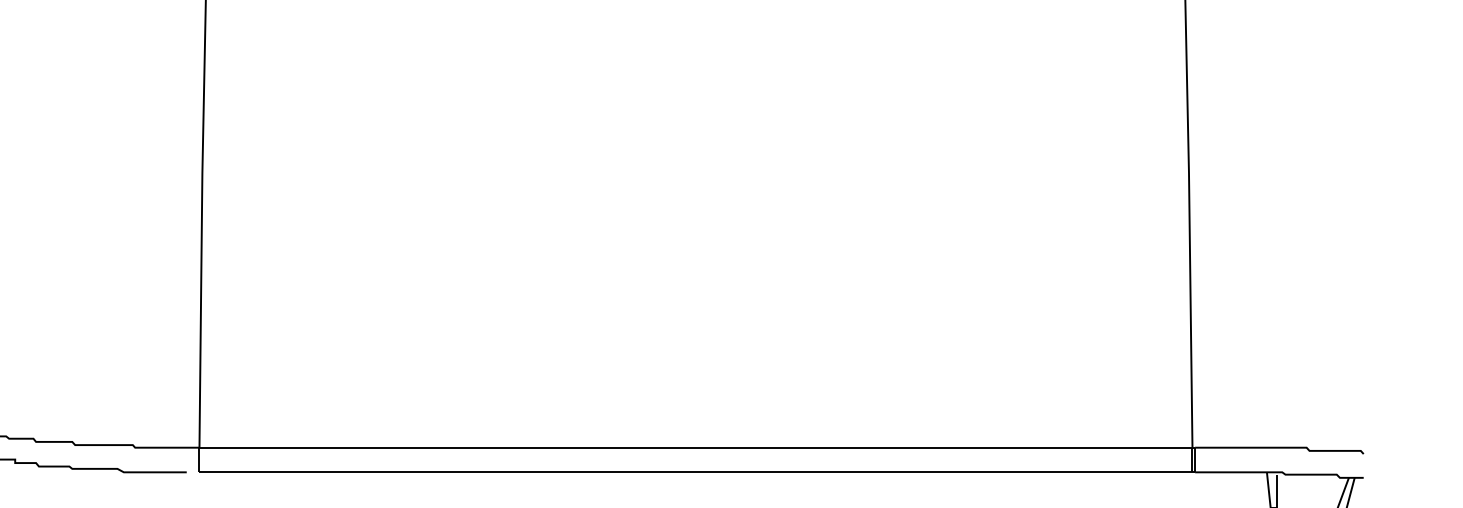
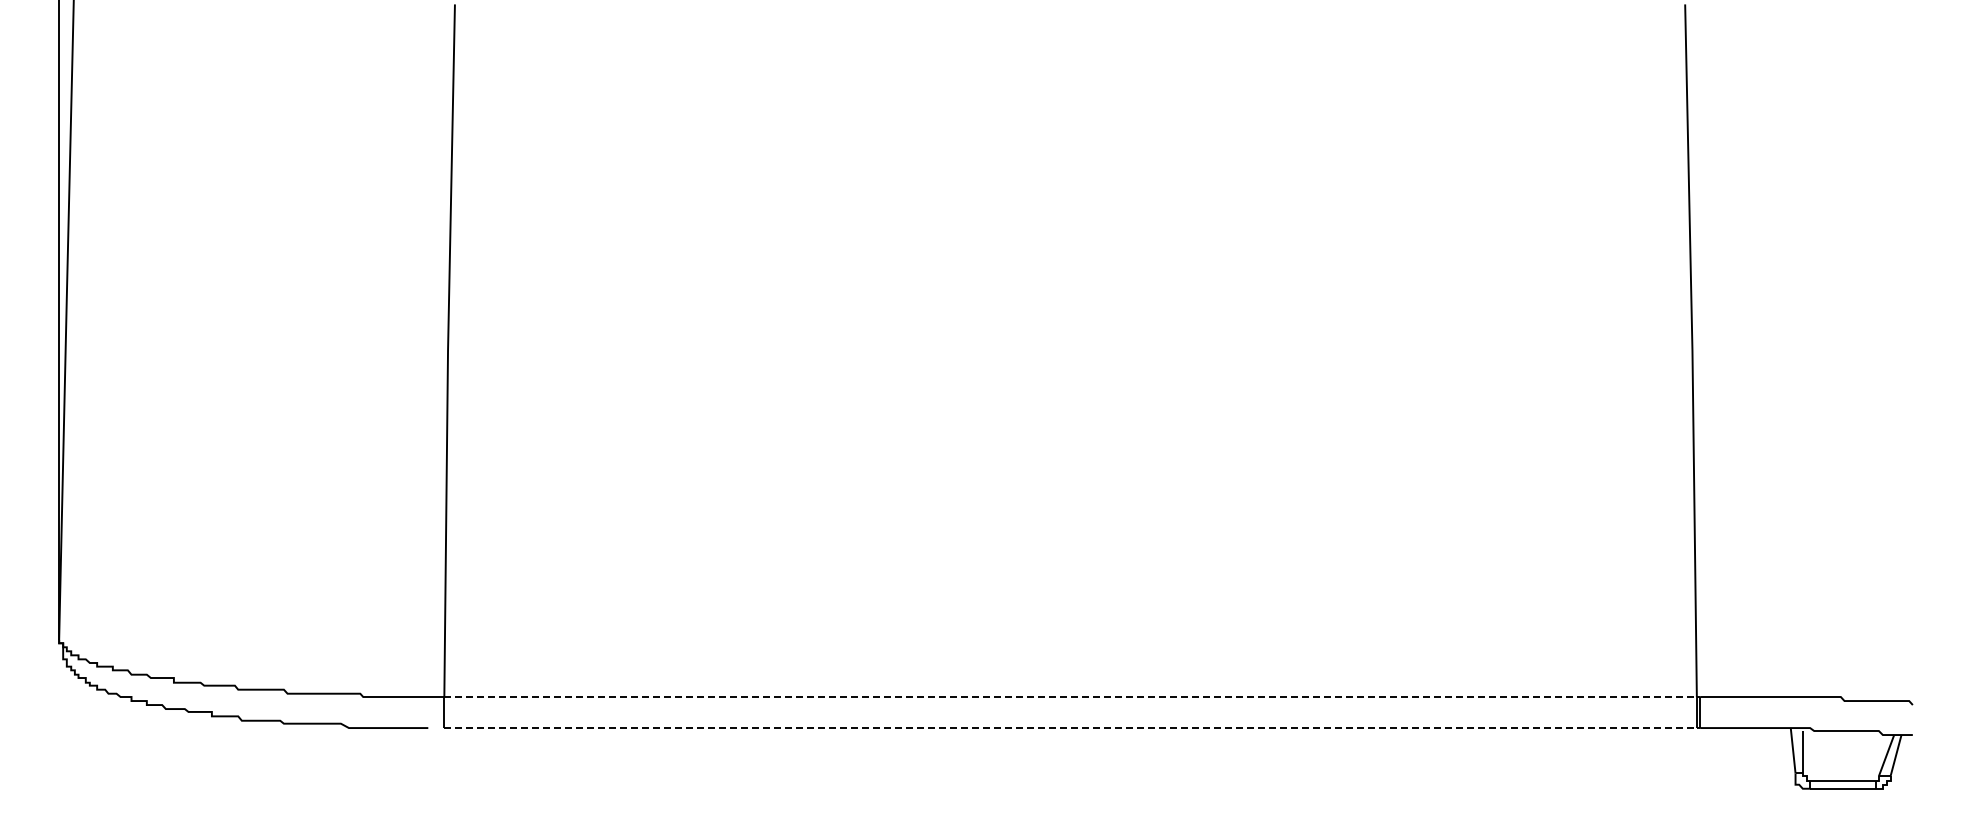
line: (696, 448) -> (1071, 697), solid -> dashed
line: (696, 472) -> (1071, 728), solid -> dashed

